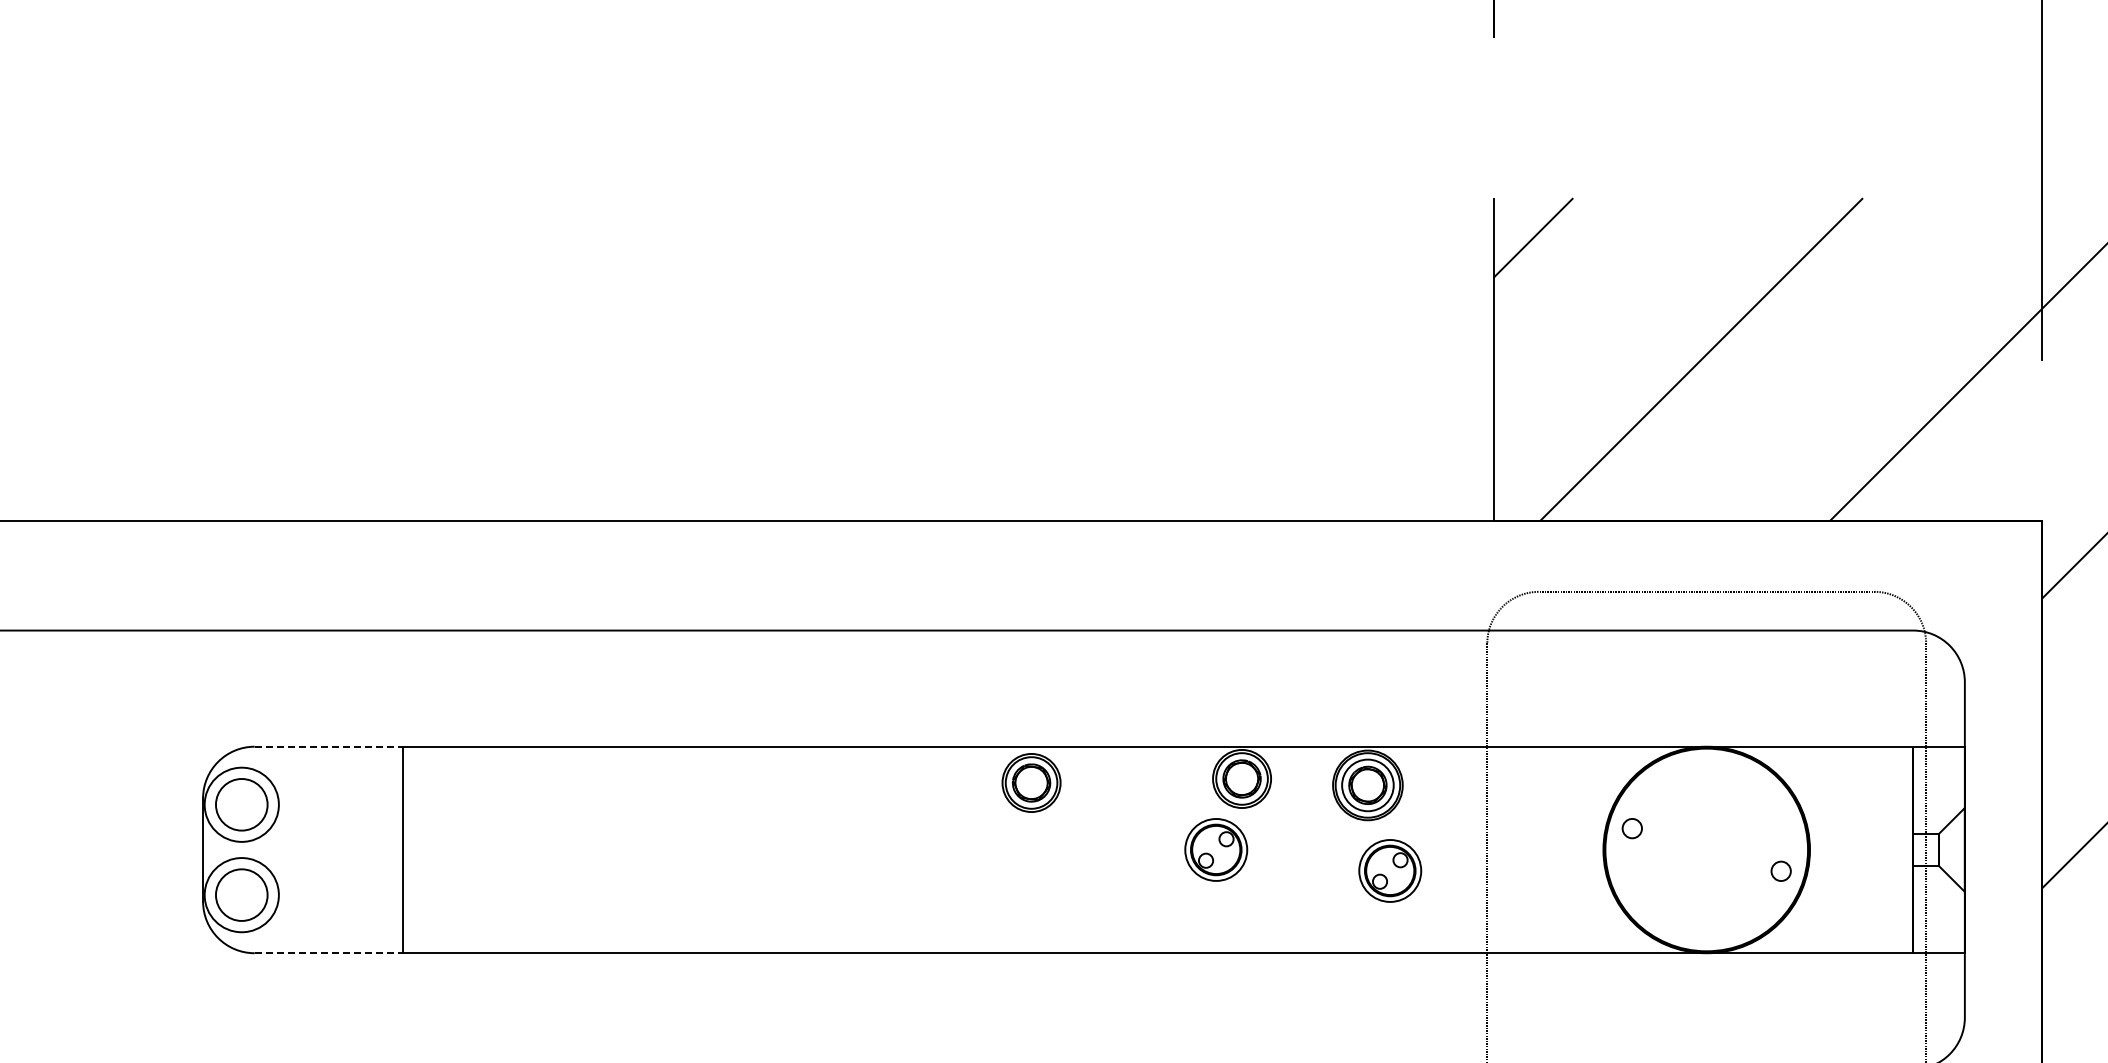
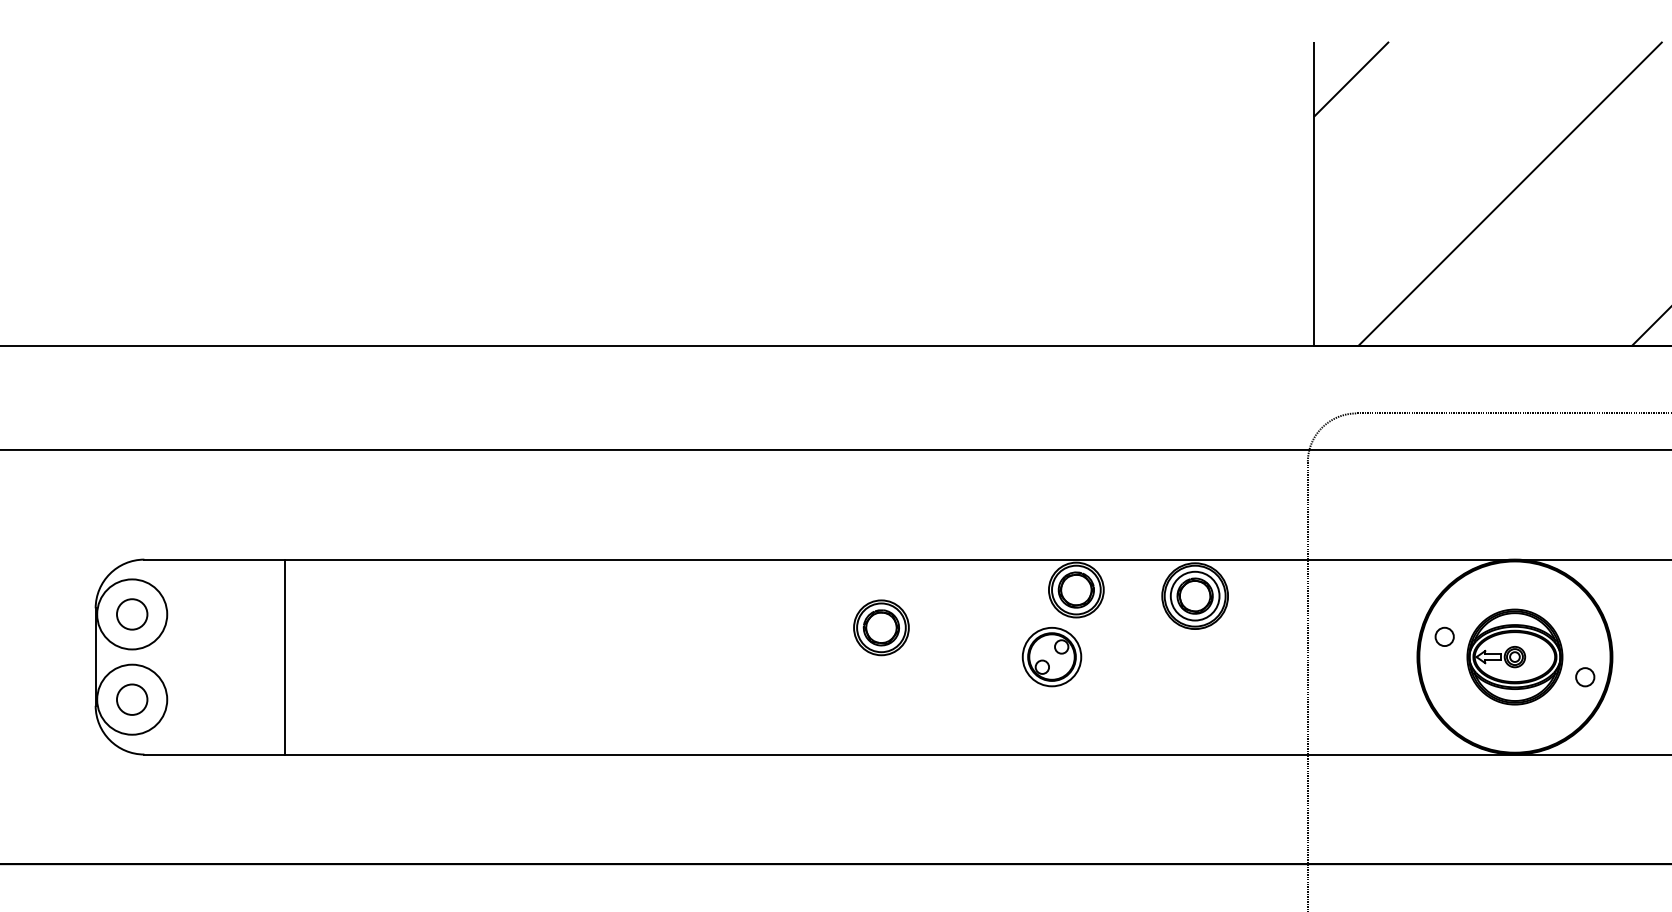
line: (329, 746) -> (214, 559), dashed -> solid
part: (1031, 782) -> (881, 627), moved
circle: (241, 804) -> (131, 614), size x0.62
part: (1706, 849) -> (1514, 656), added
part: (1390, 870) -> (1216, 676), removed
circle: (241, 895) -> (131, 700), size x0.62
line: (329, 953) -> (214, 754), dashed -> solid

